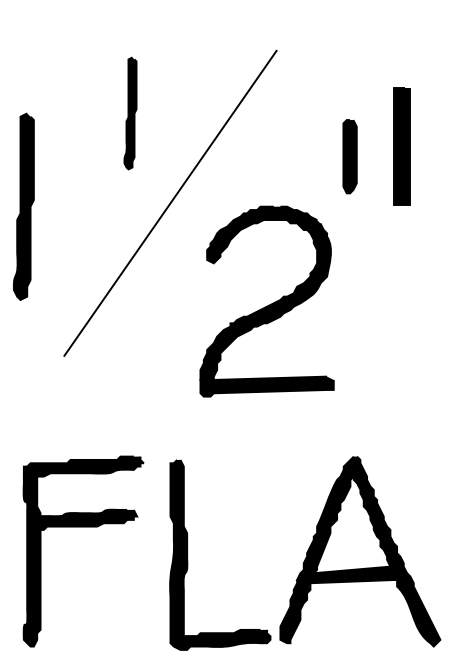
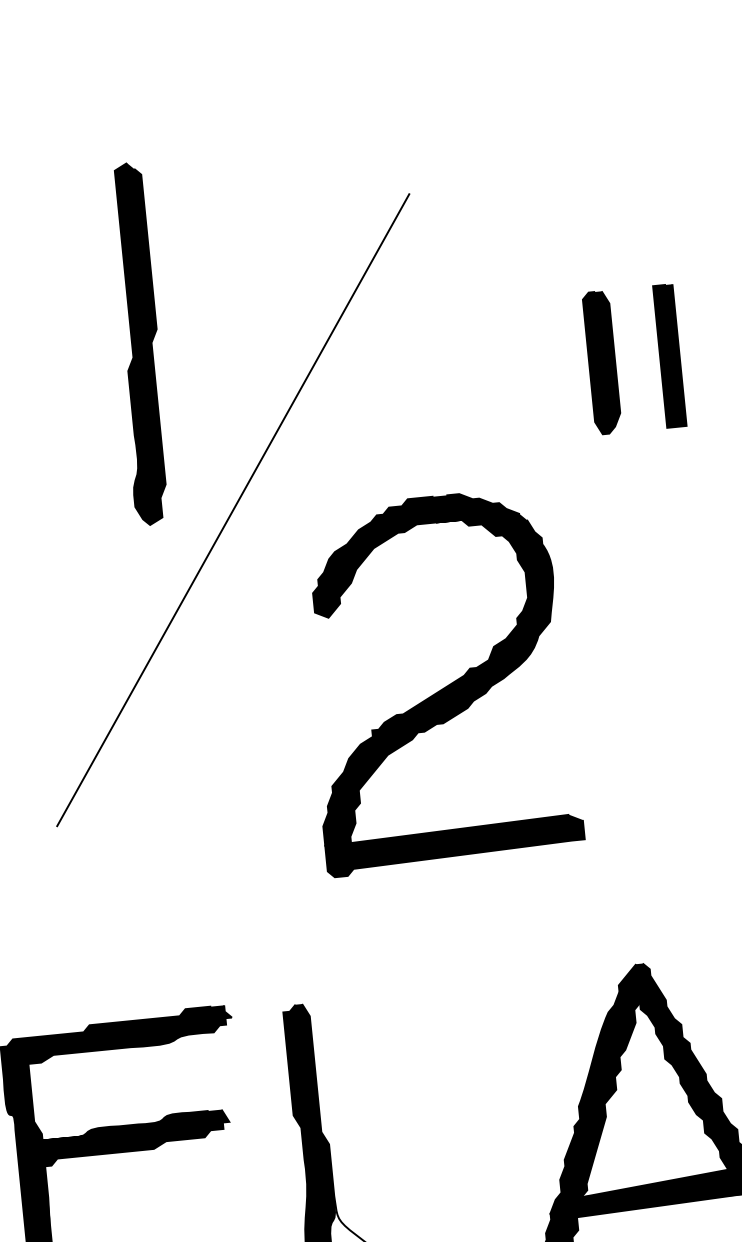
part: (130, 113) -> (138, 344), size x1.67
part: (401, 146) -> (668, 355), size x0.62
part: (349, 156) -> (601, 362), moved

